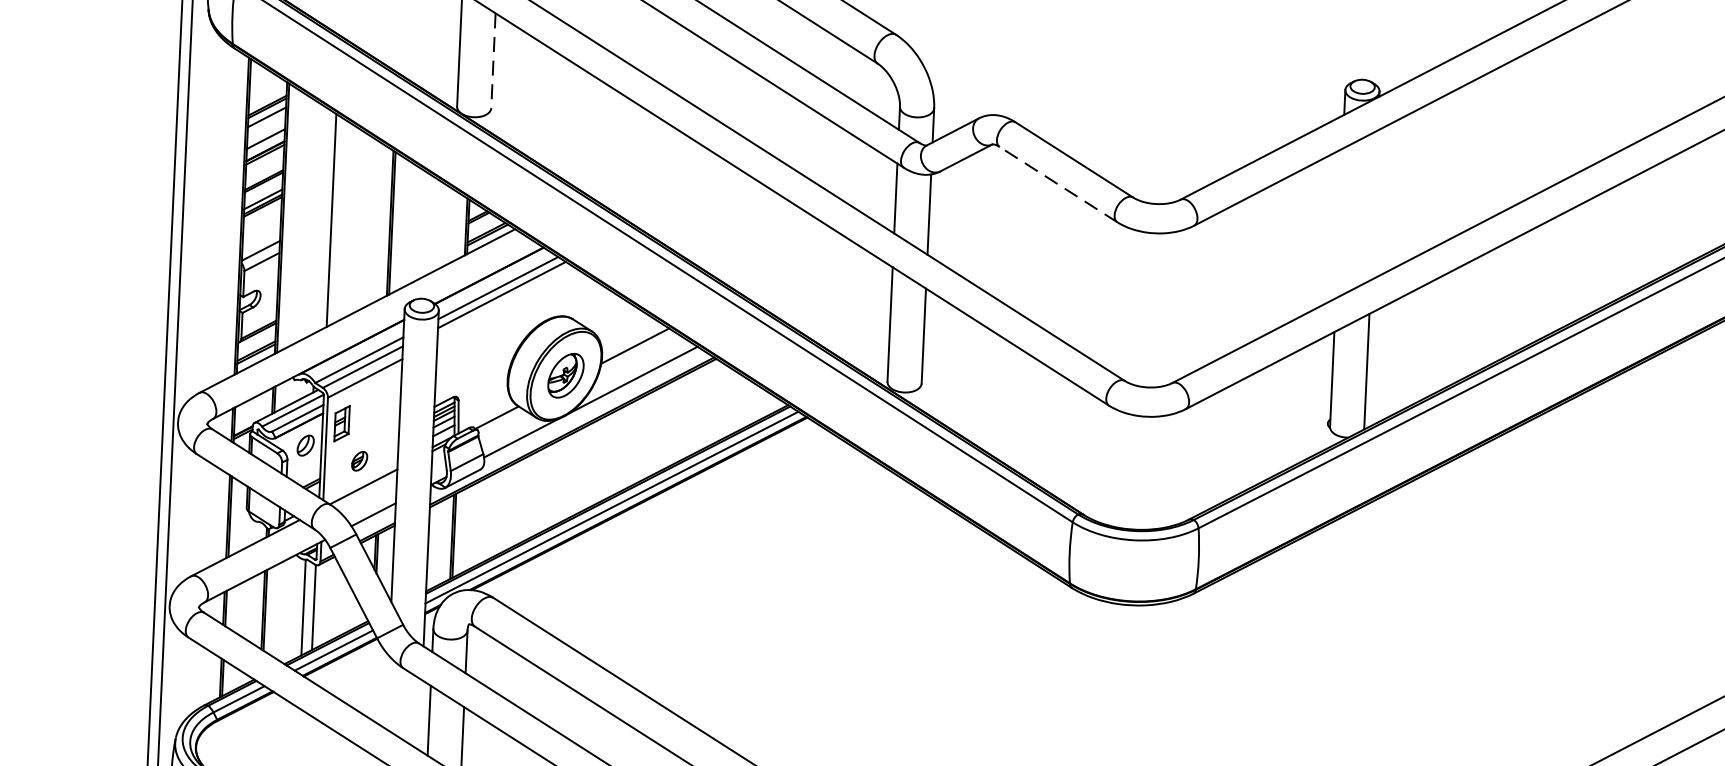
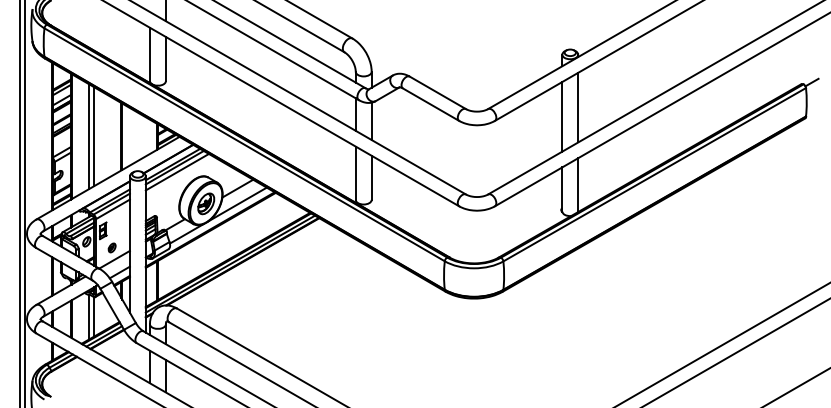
line: (492, 61) -> (165, 59), dashed -> solid
line: (1057, 184) -> (430, 104), dashed -> solid
line: (1374, 205) -> (578, 107), added
line: (321, 219) -> (89, 136), added
line: (1339, 222) -> (562, 116), added
line: (505, 303) -> (176, 171), added

